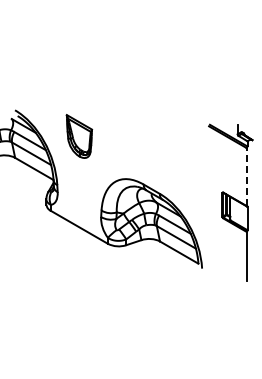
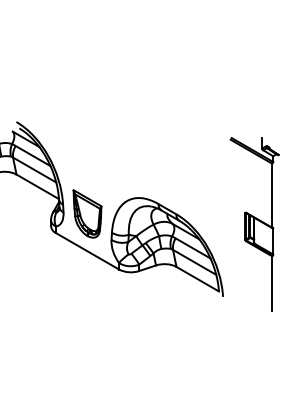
part: (79, 136) -> (87, 213), moved
line: (246, 176) -> (272, 195), dashed -> solid

